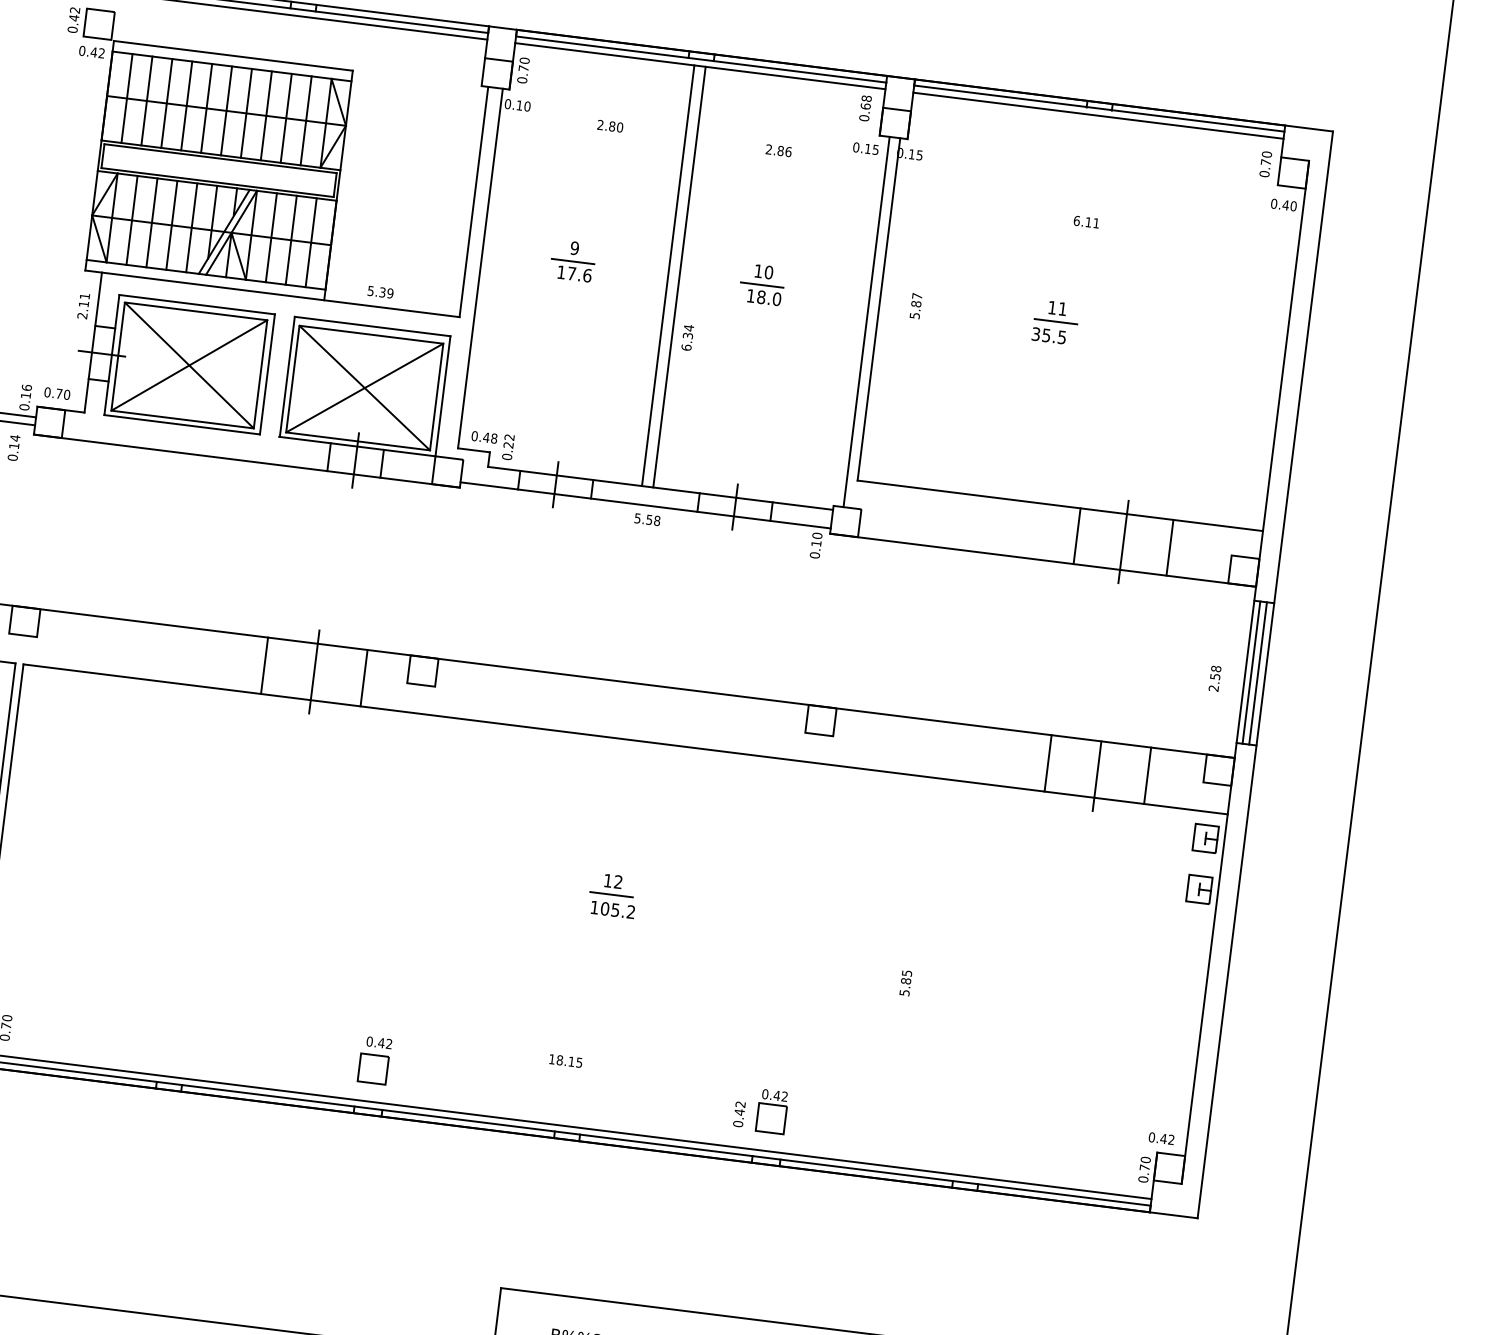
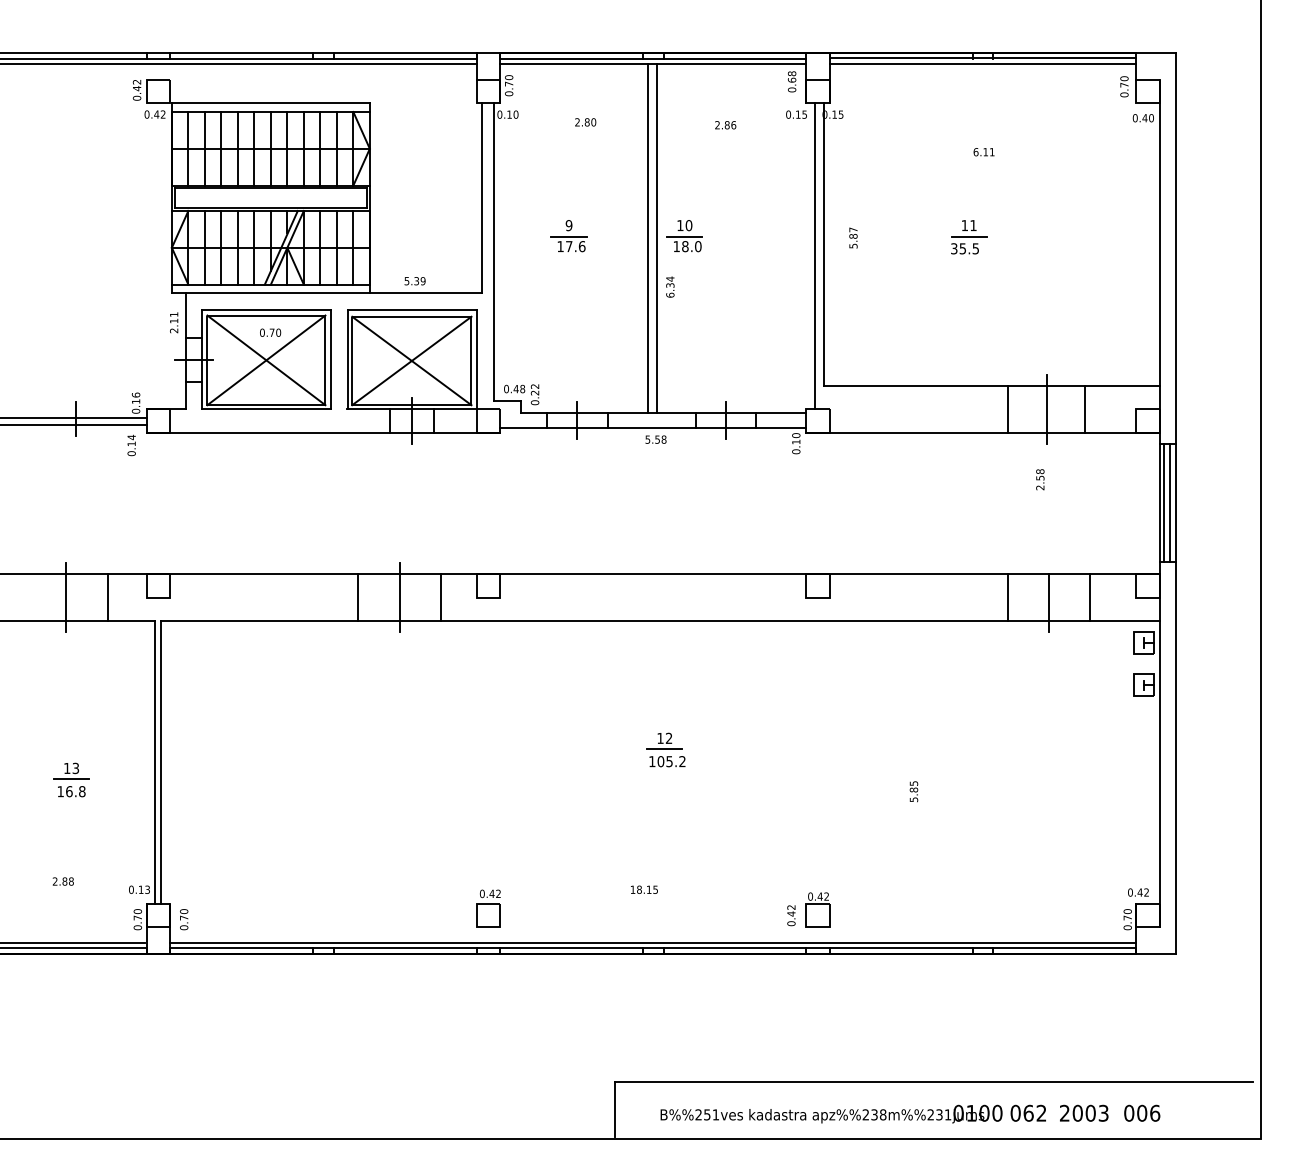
part: (761, 285) -> (684, 236), moved
text: (57, 393) -> (270, 332), moved
text: (1215, 678) -> (1040, 479), moved

